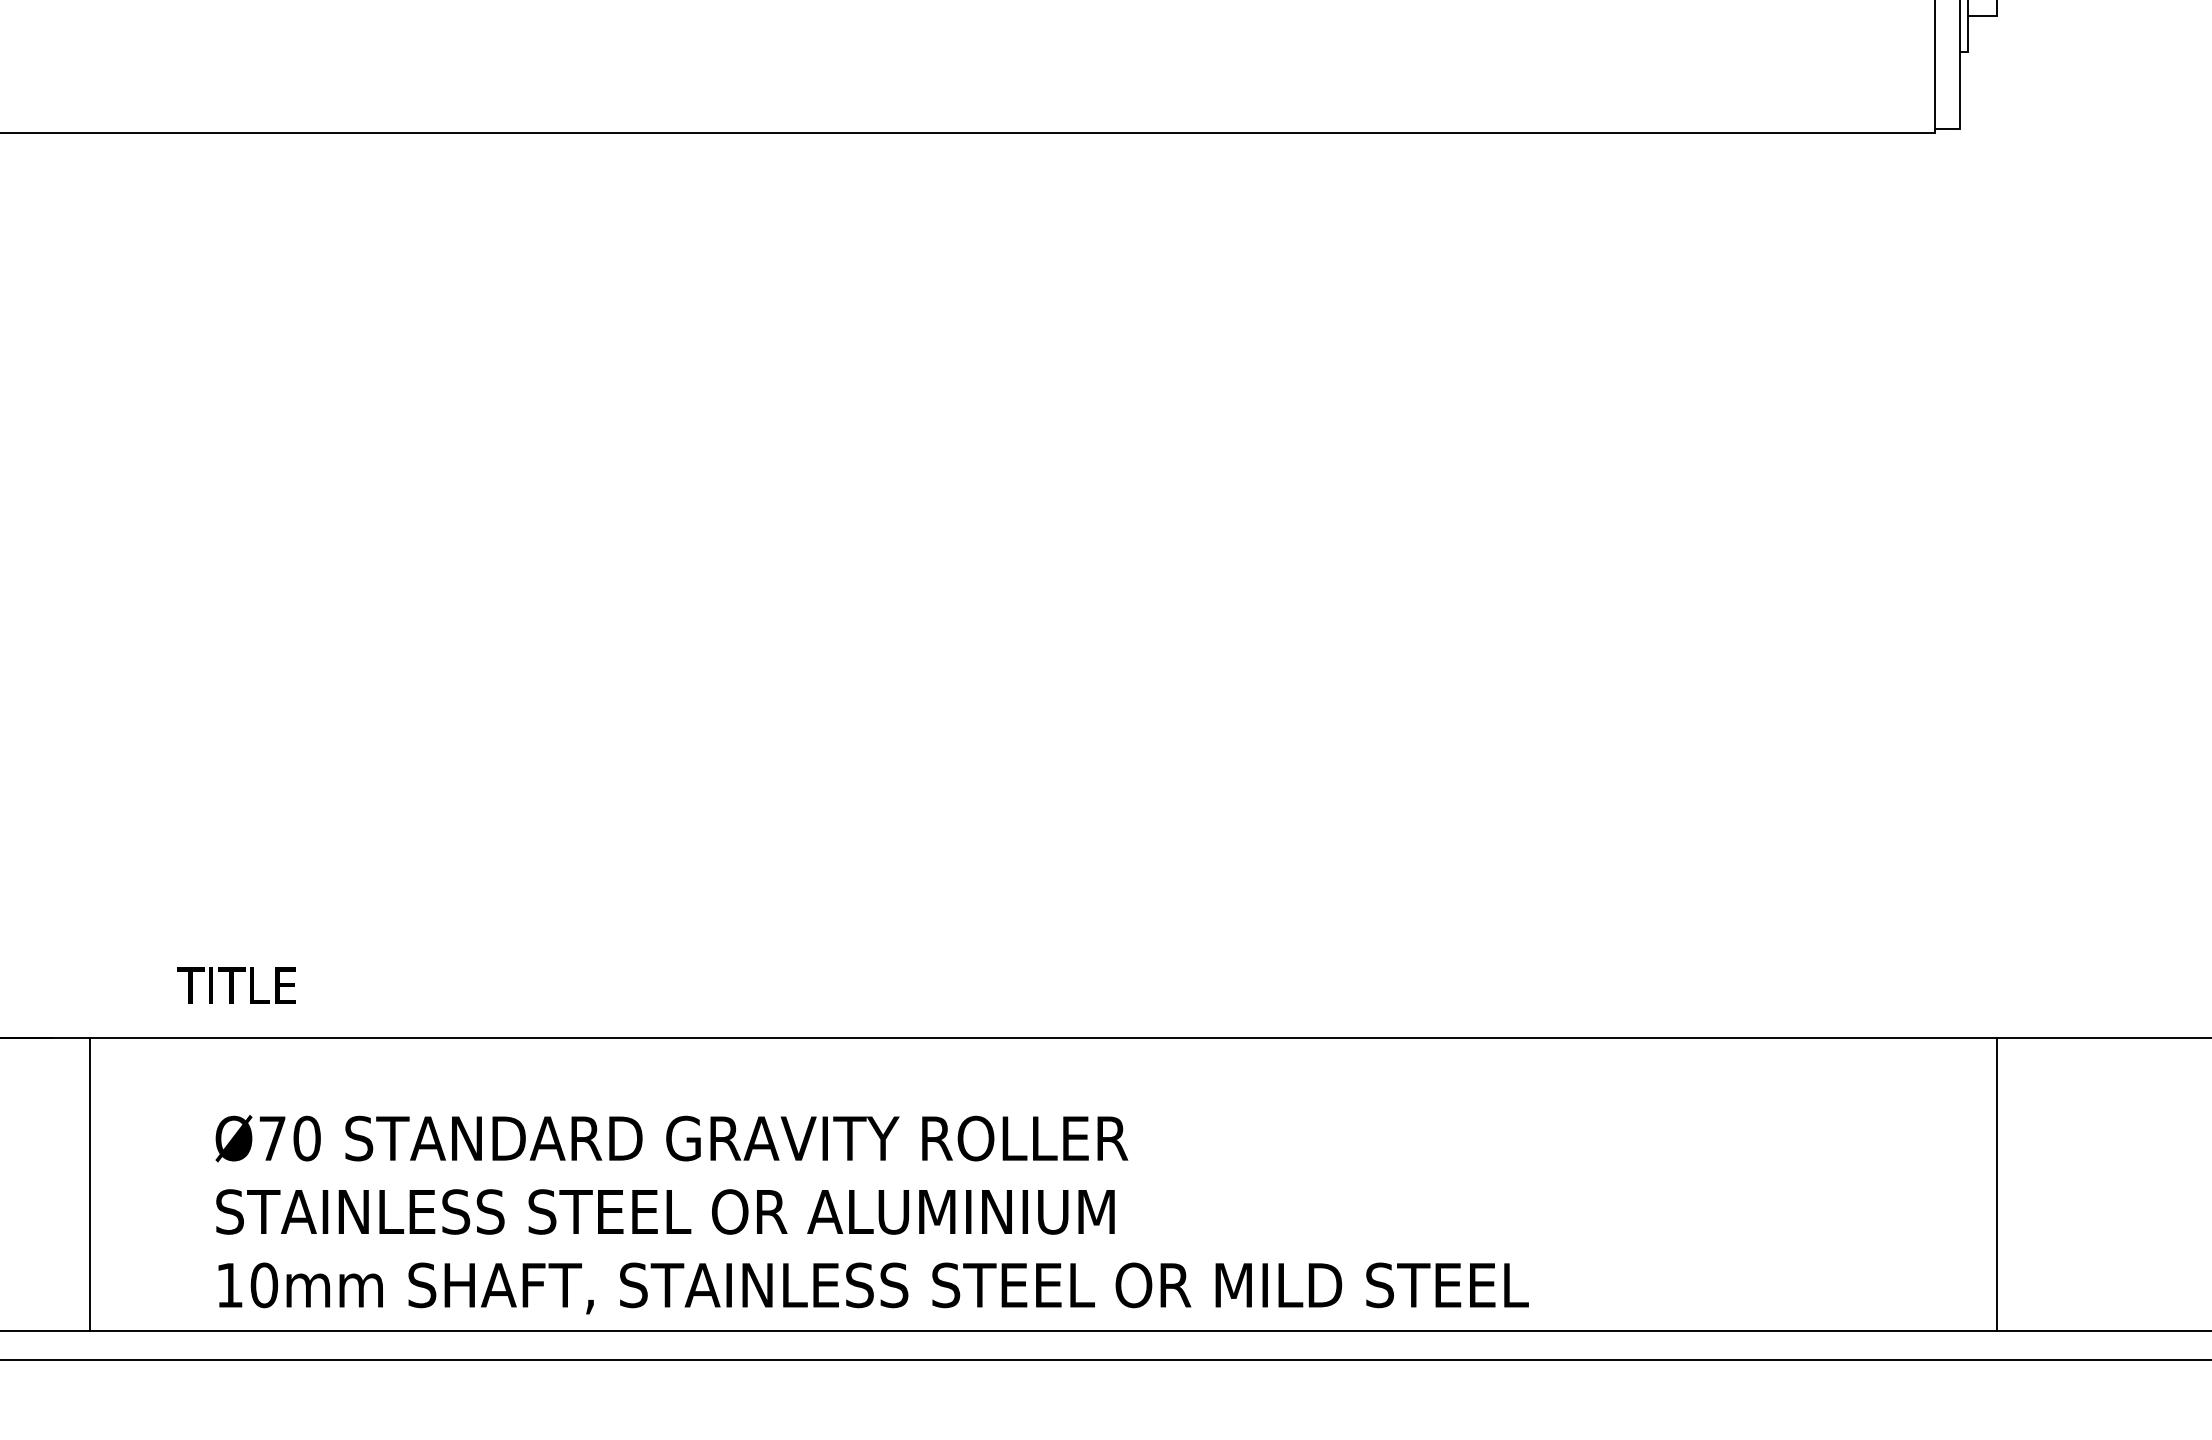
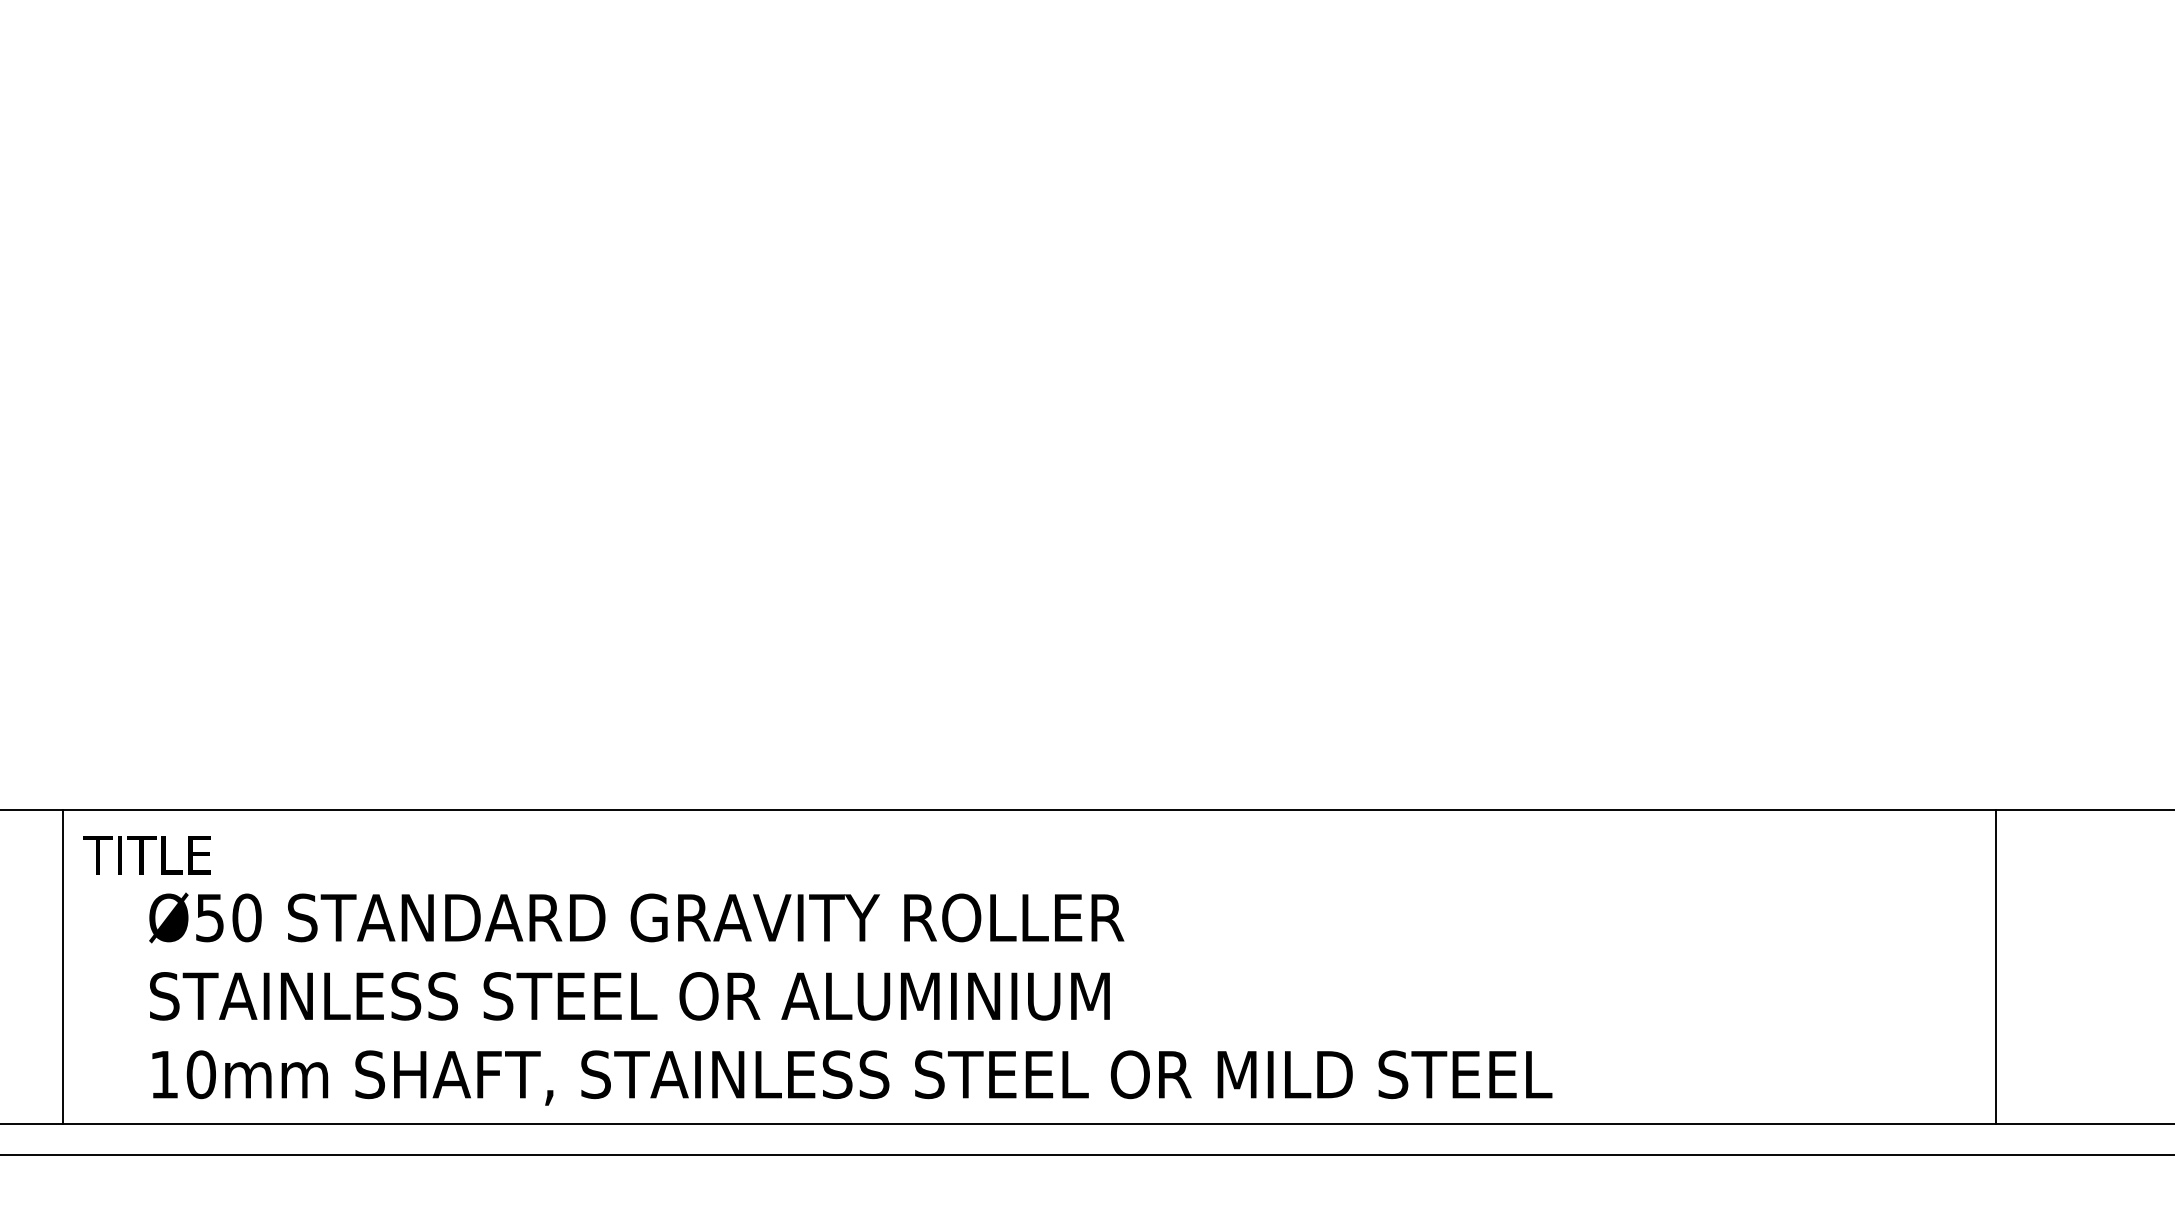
text: (236, 985) -> (146, 854), moved
text: (272, 1138) -> (210, 917), Ø70 -> Ø50
line: (89, 1184) -> (62, 966), moved
line: (1997, 1184) -> (1996, 966), moved

